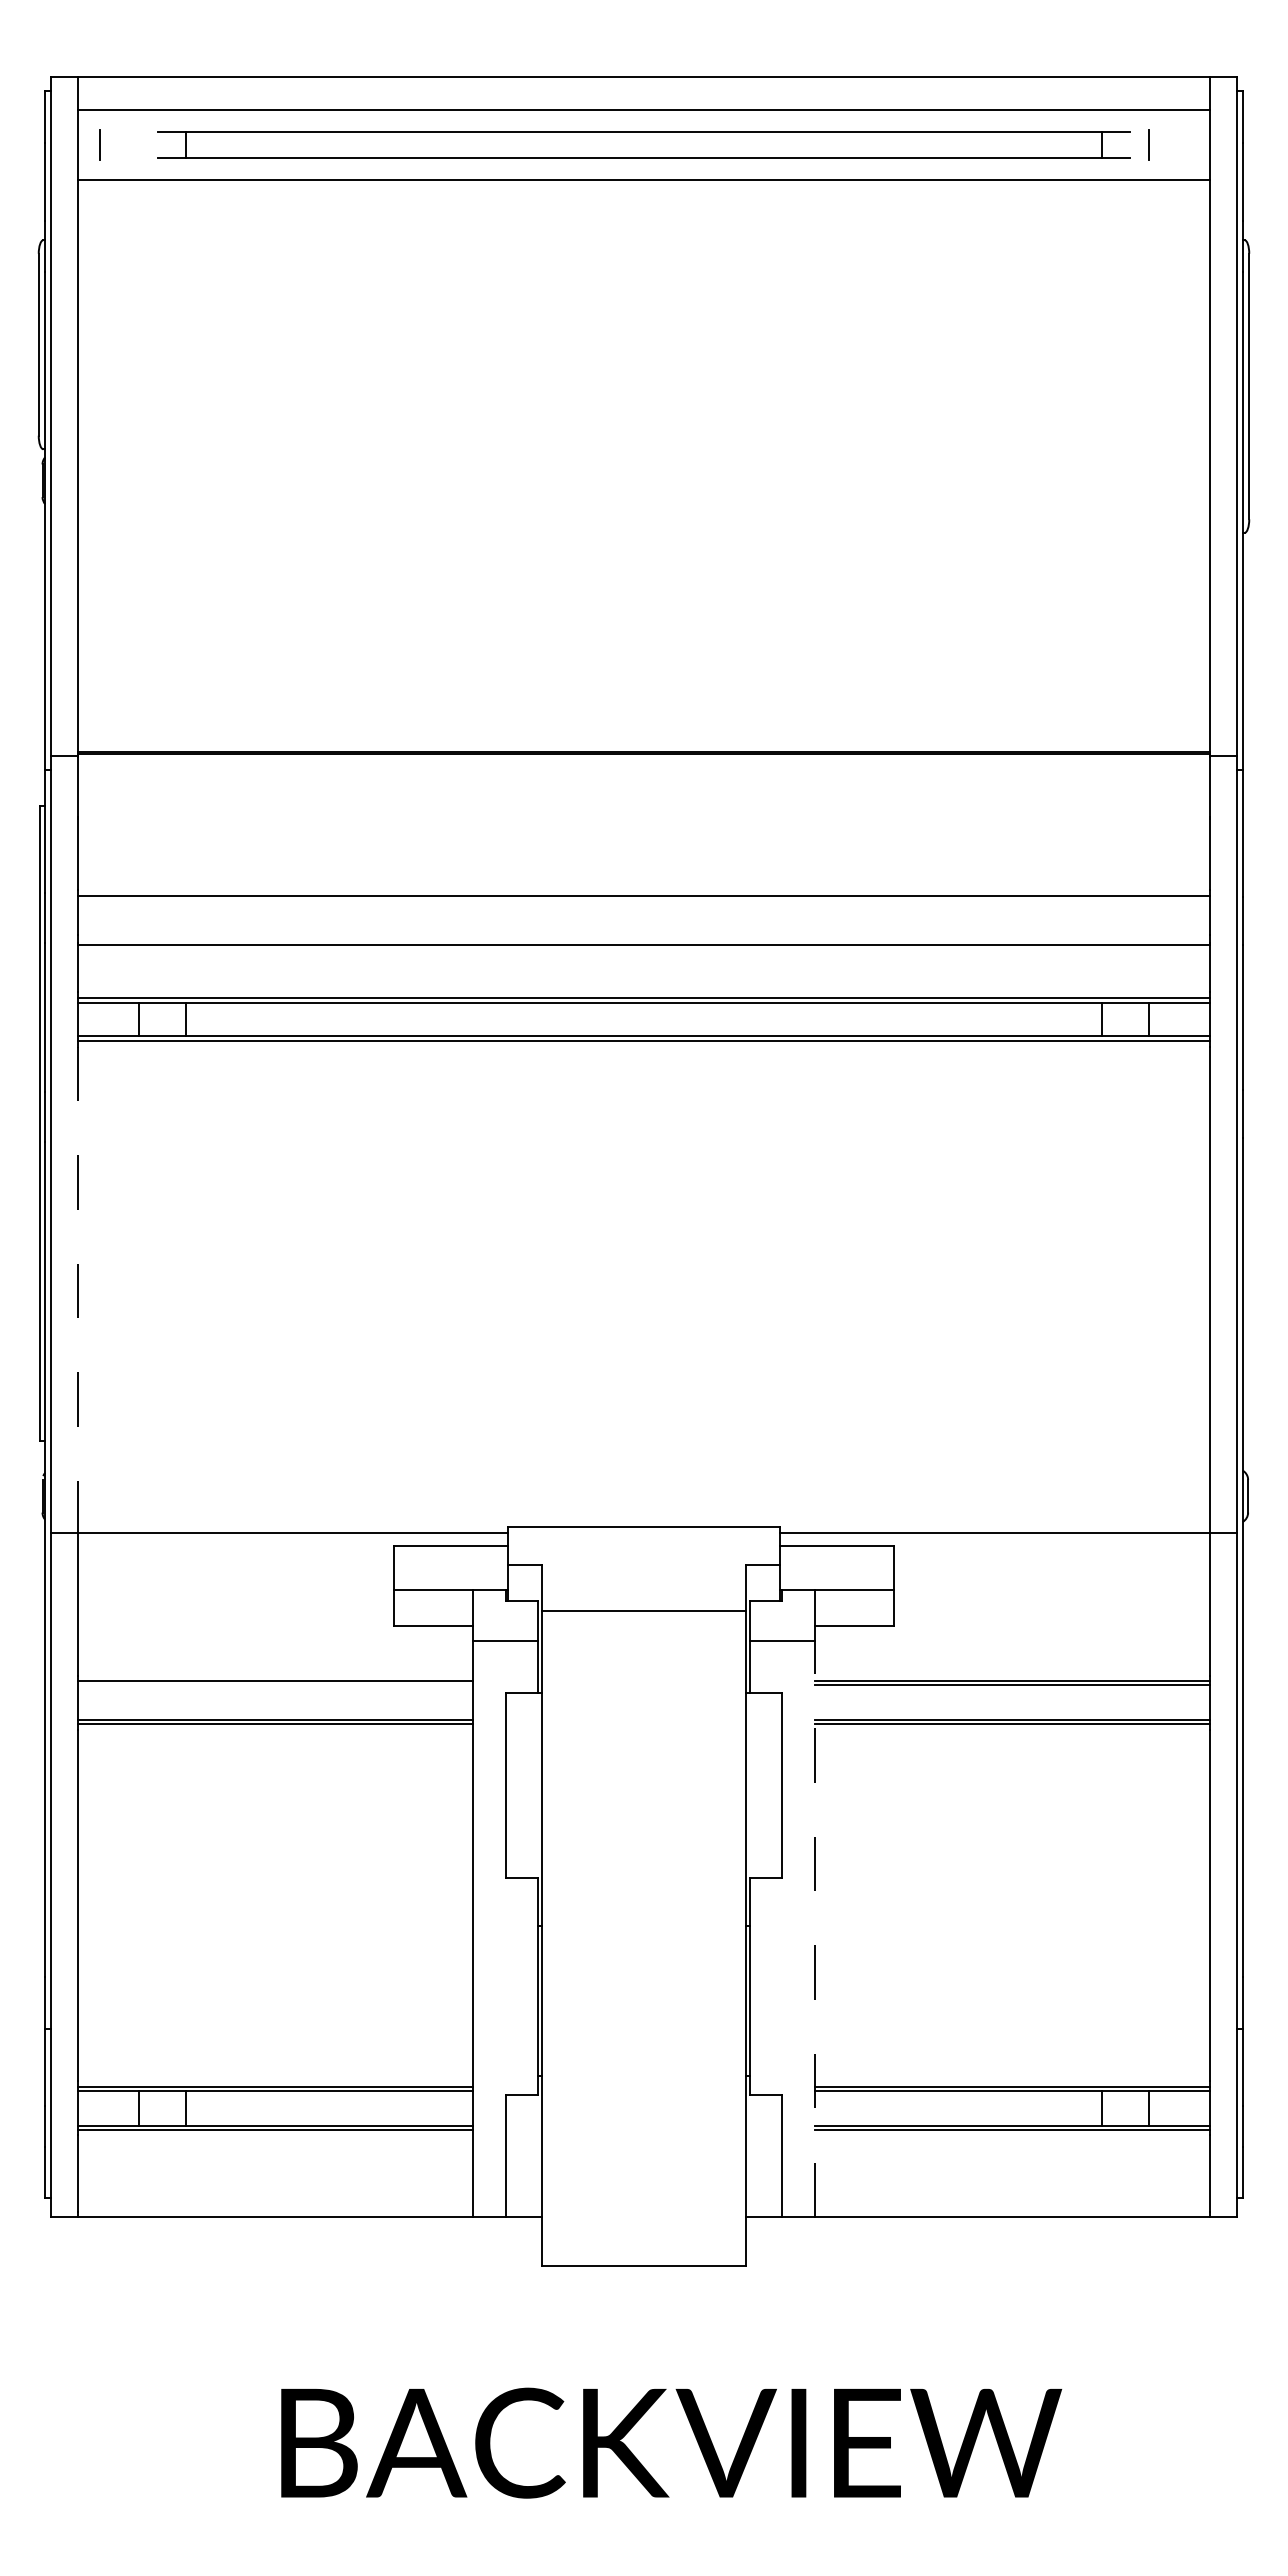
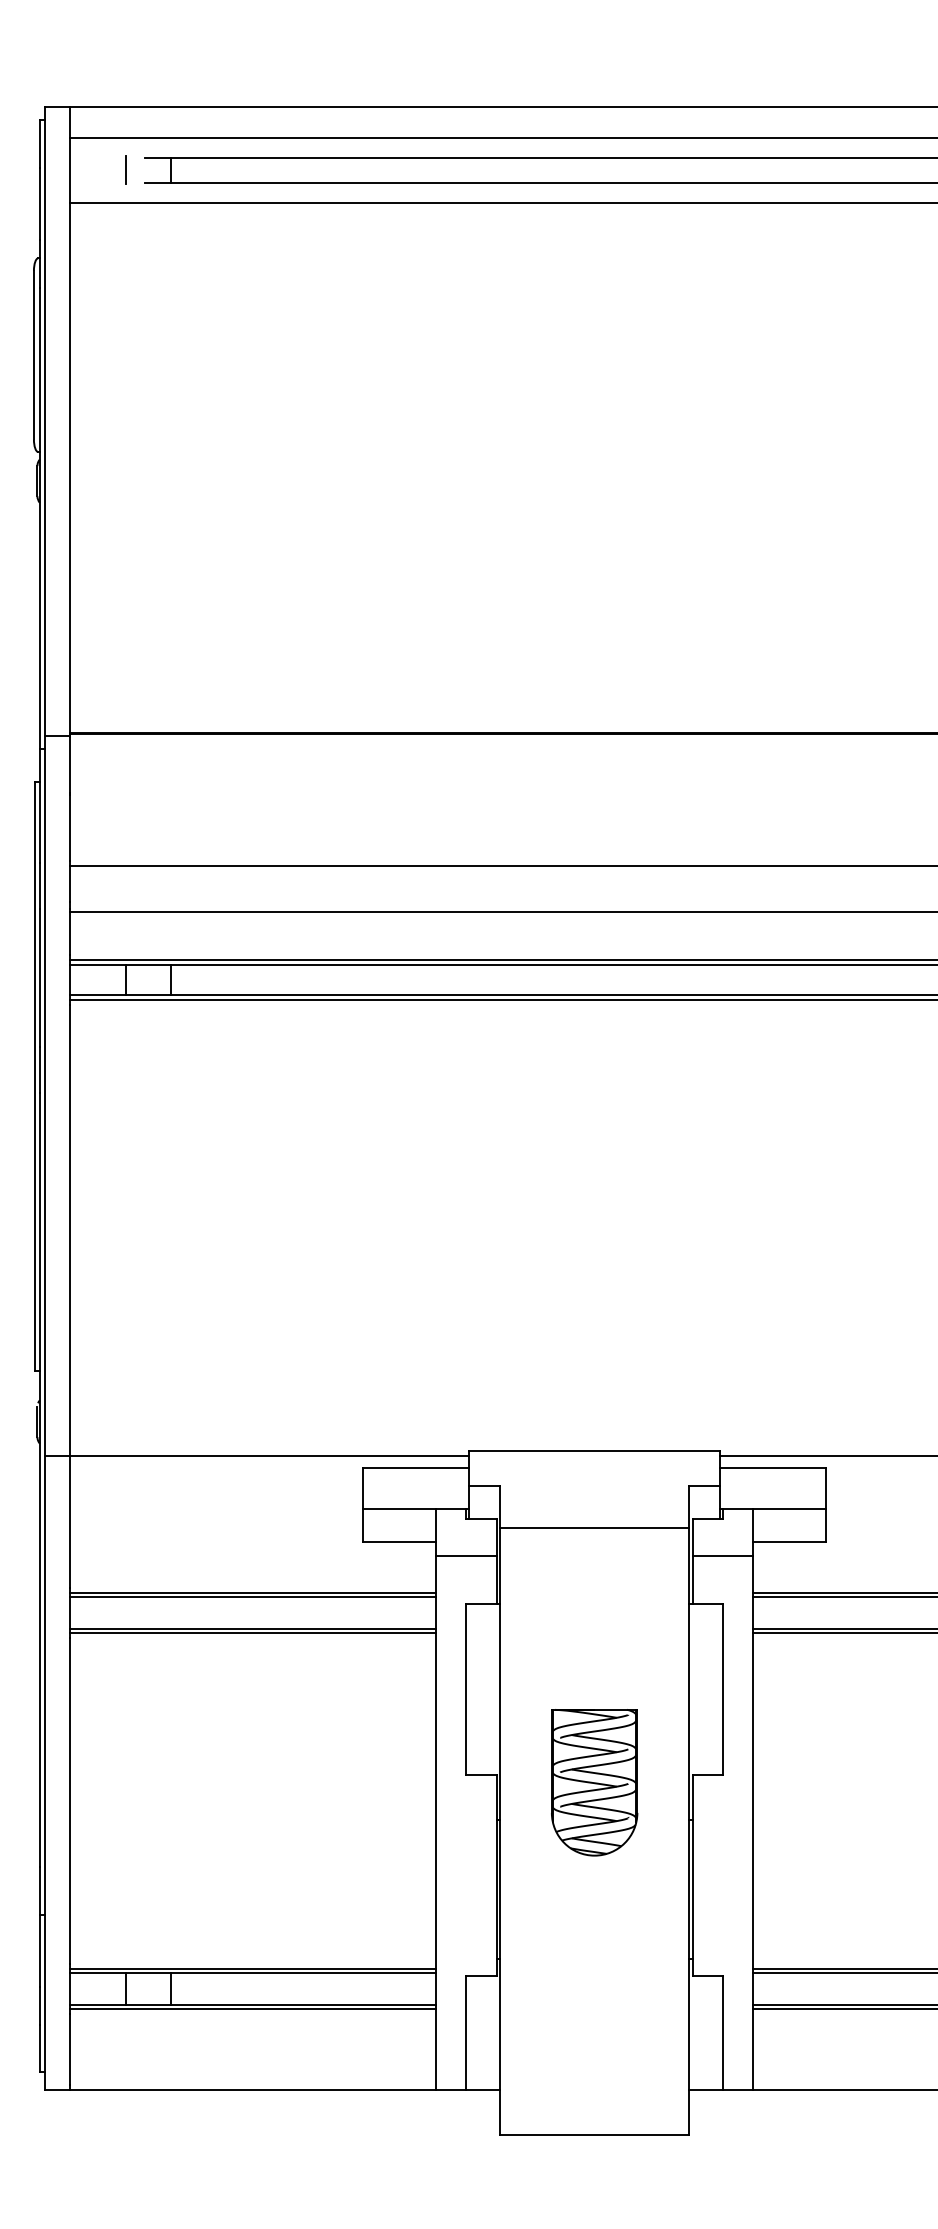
line: (99, 144) -> (126, 169), moved
line: (77, 1290) -> (69, 1231), dashed -> solid
line: (274, 1685) -> (252, 1597), added
part: (643, 1885) -> (594, 1782), added
line: (815, 1928) -> (753, 1822), dashed -> solid

